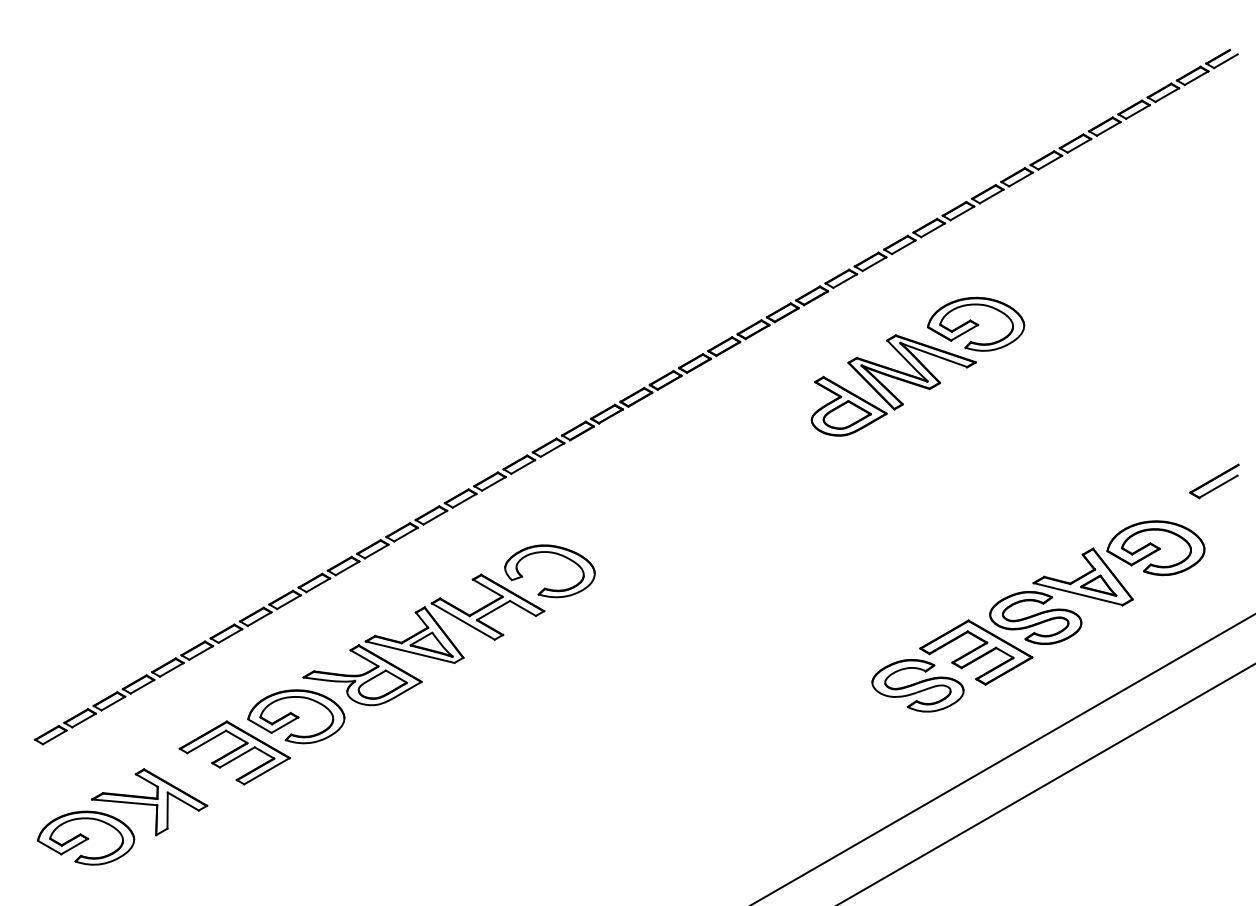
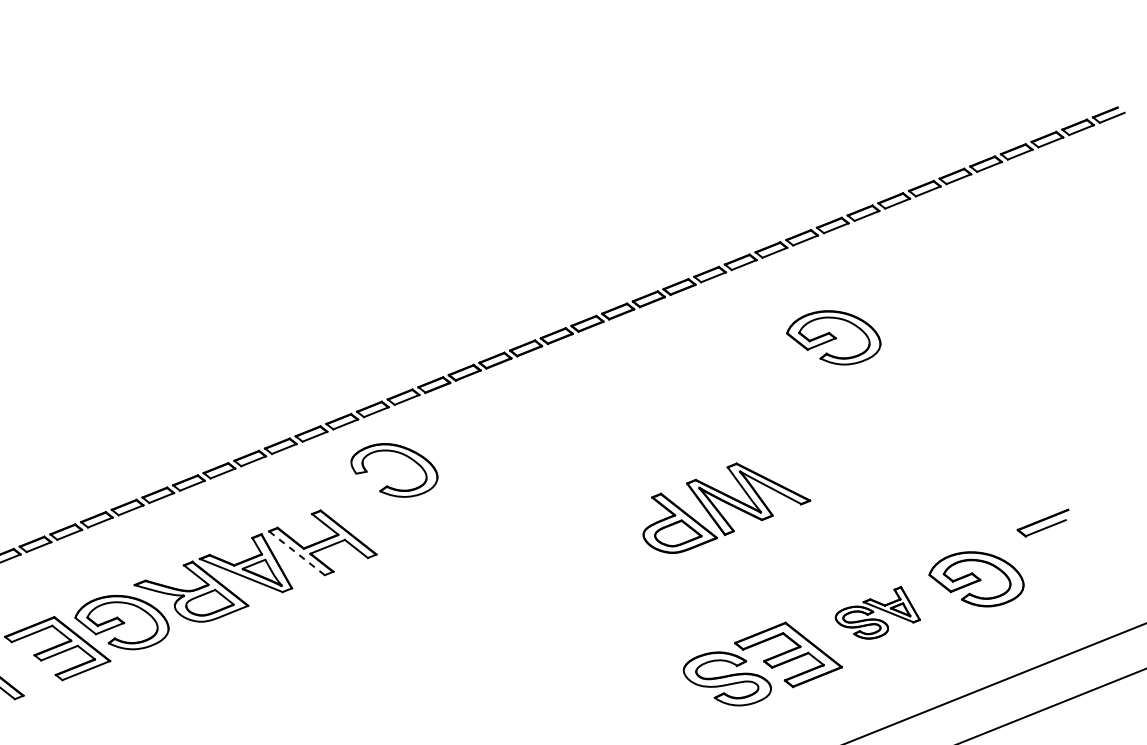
part: (888, 389) -> (722, 514), moved
part: (545, 587) -> (387, 485), moved
part: (1061, 595) -> (878, 611), size x0.6
line: (462, 621) -> (296, 553), solid -> dashed

